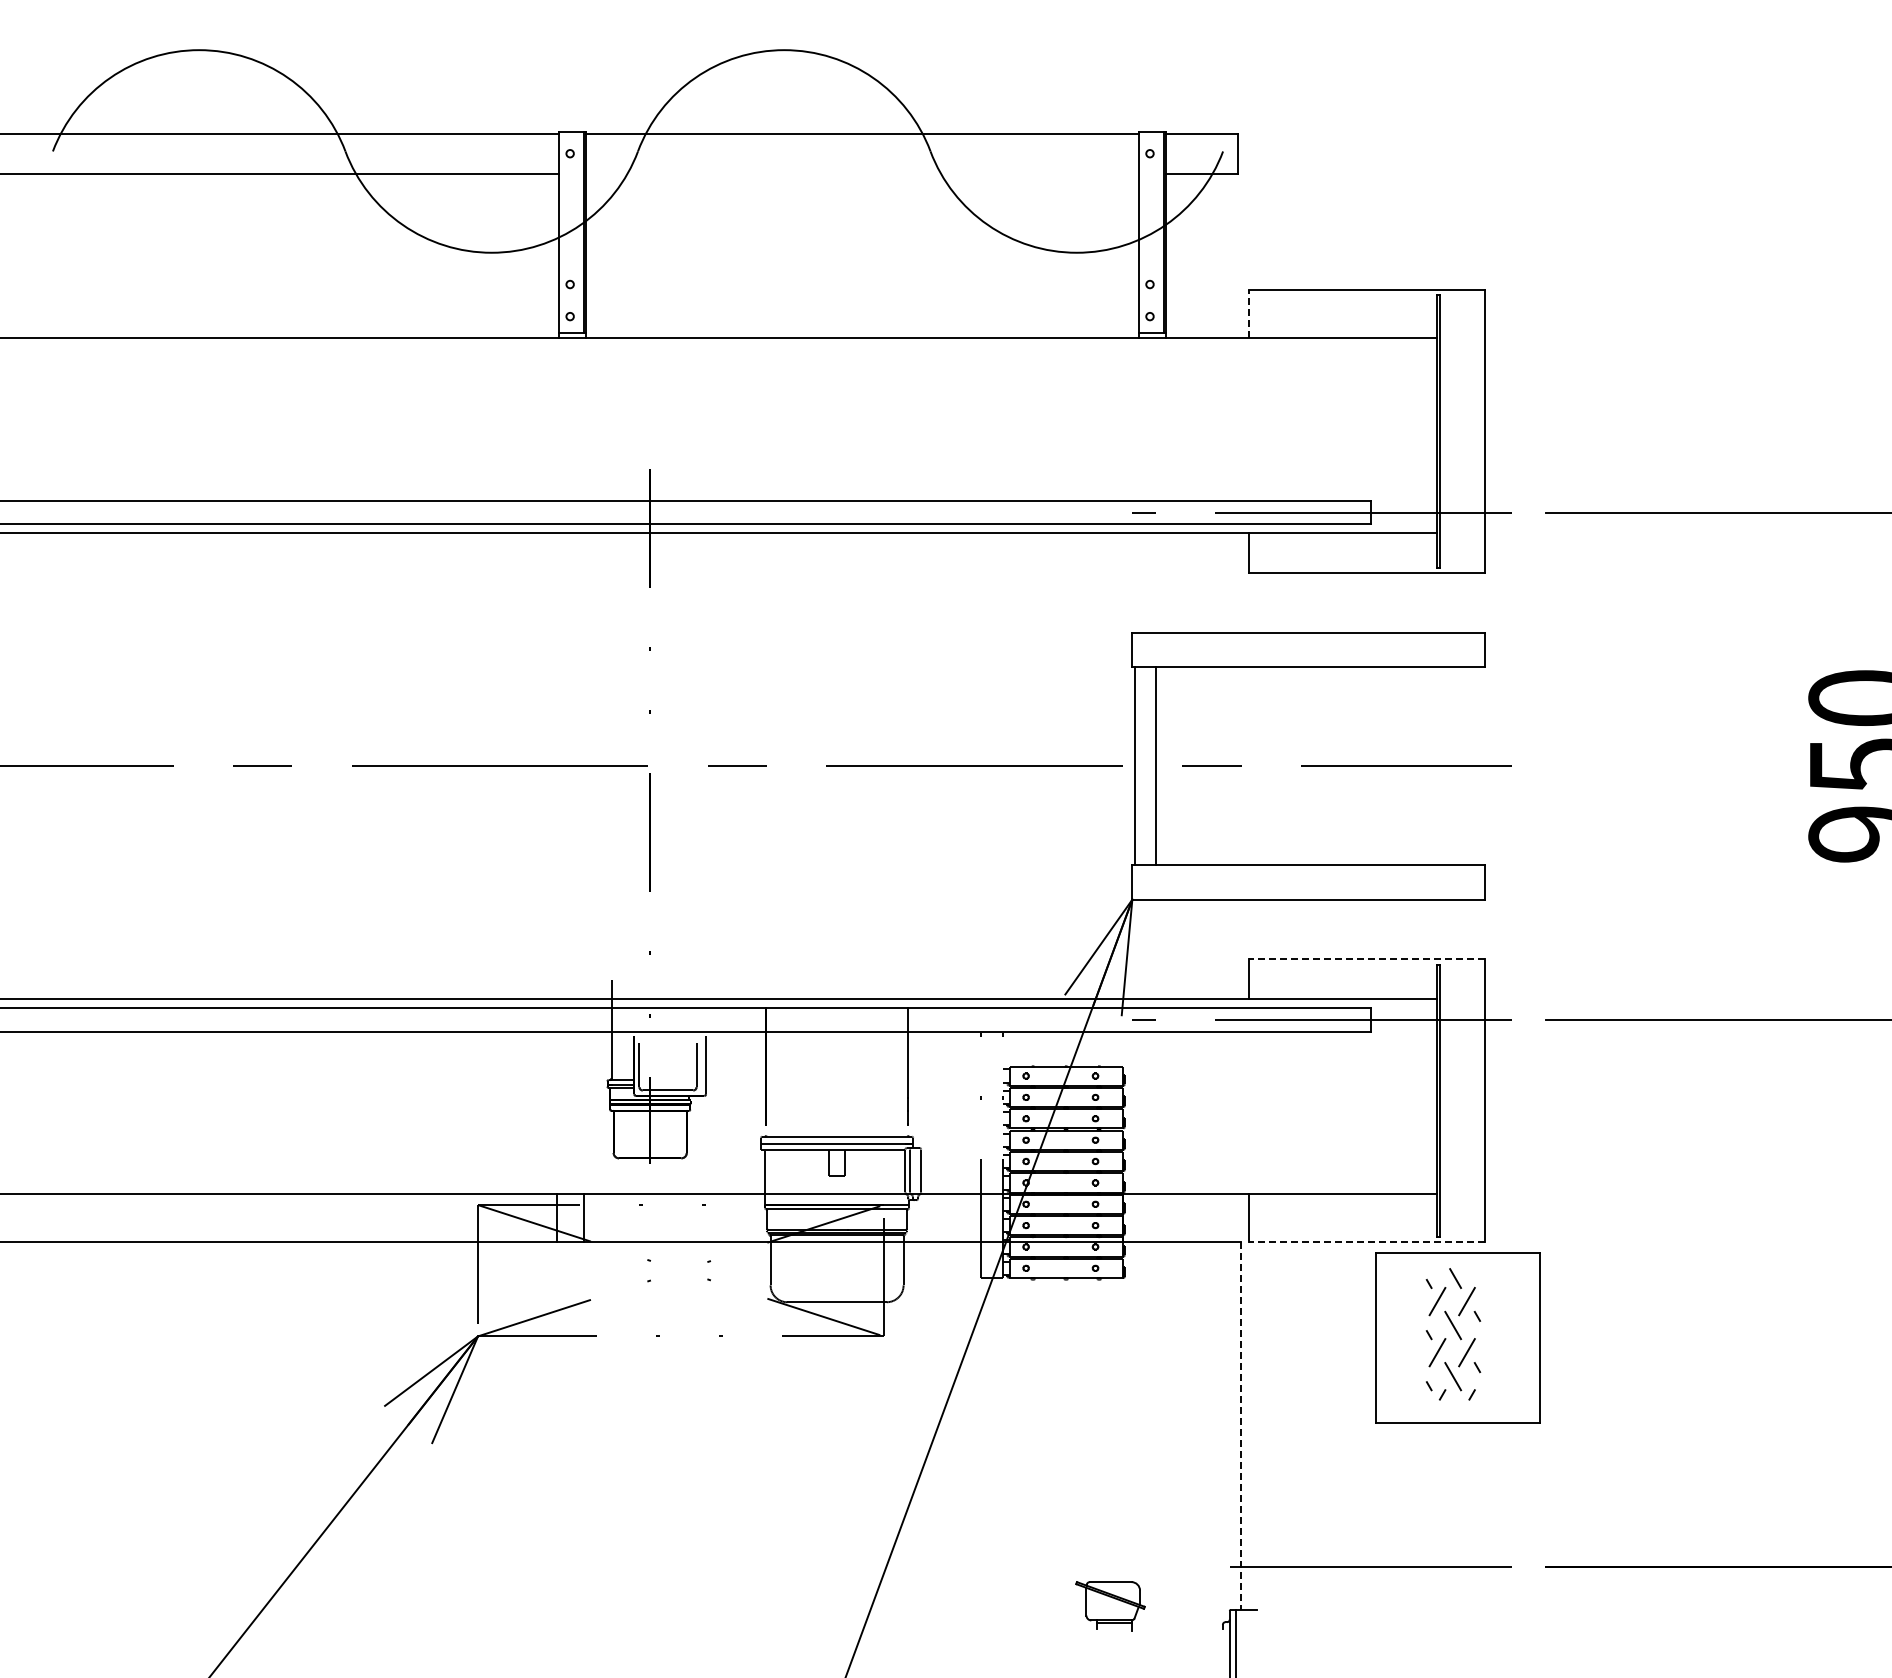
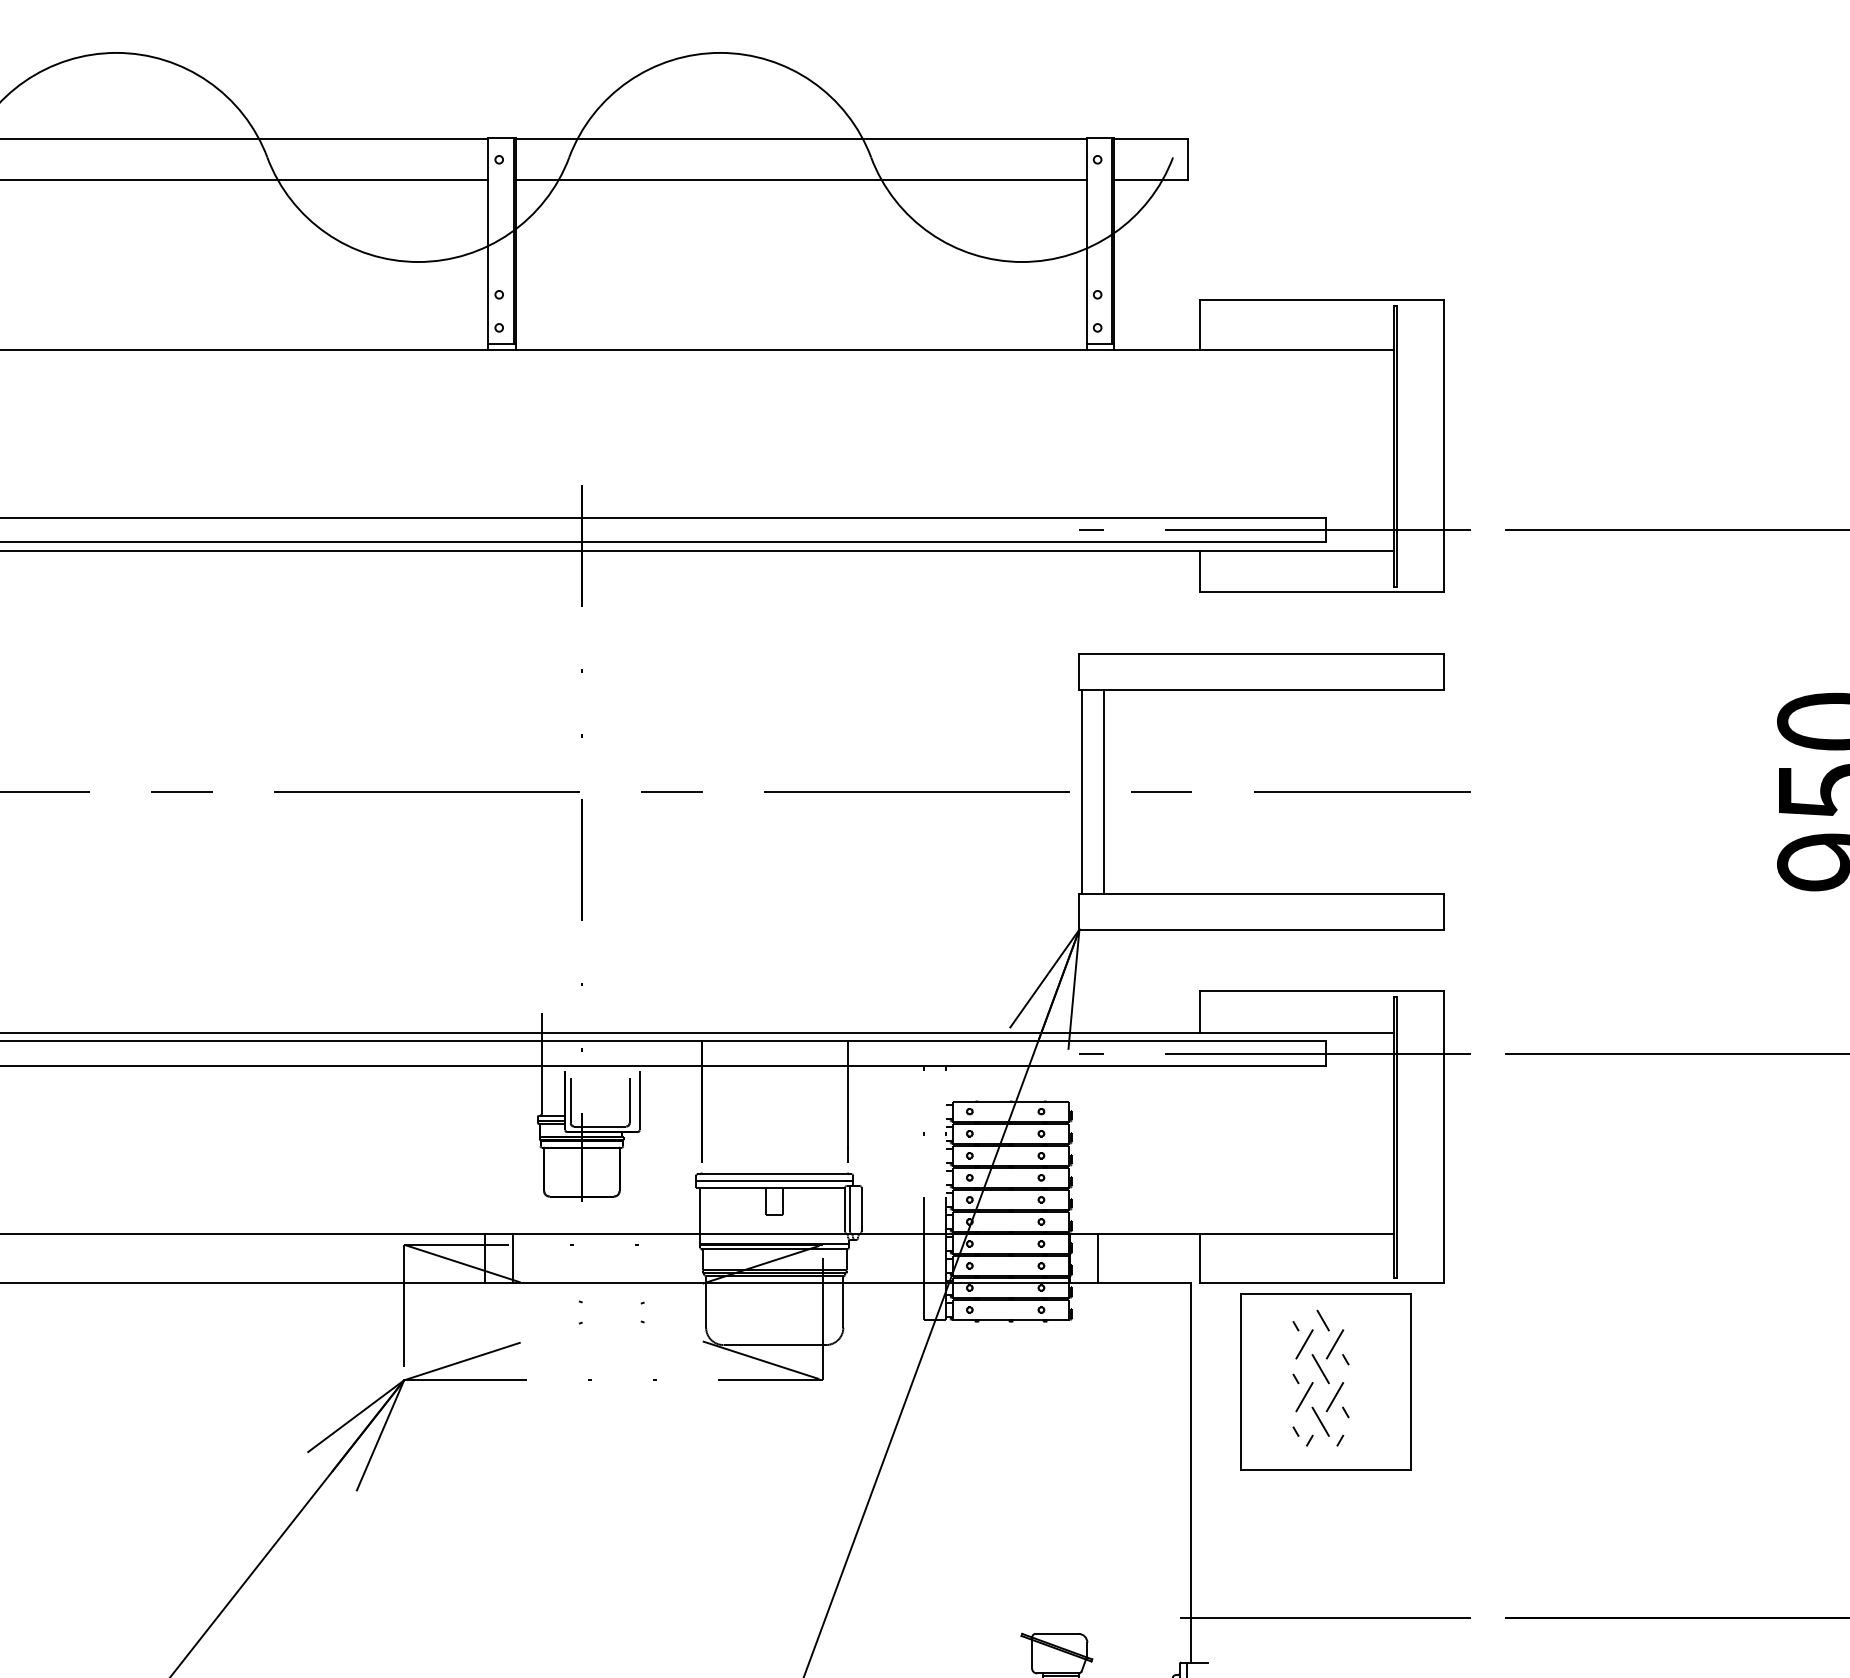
line: (862, 173) -> (800, 180), added
line: (1248, 313) -> (1199, 324), dashed -> solid
line: (1366, 959) -> (1321, 991), dashed -> solid
line: (1150, 1217) -> (1098, 1257), added
line: (1366, 1242) -> (1321, 1283), dashed -> solid
part: (1457, 1337) -> (1325, 1381), moved
line: (1240, 1425) -> (1191, 1472), dashed -> solid

